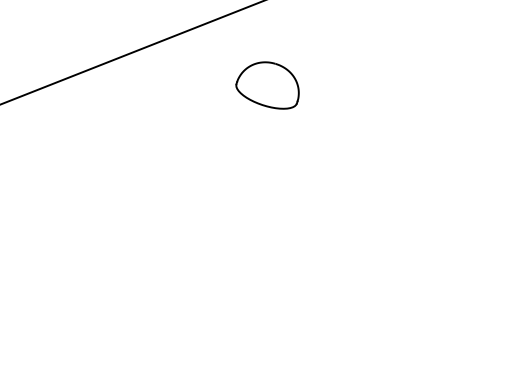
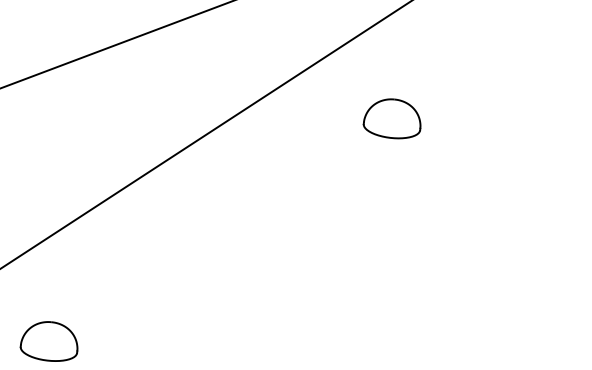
part: (268, 84) -> (391, 118), moved

